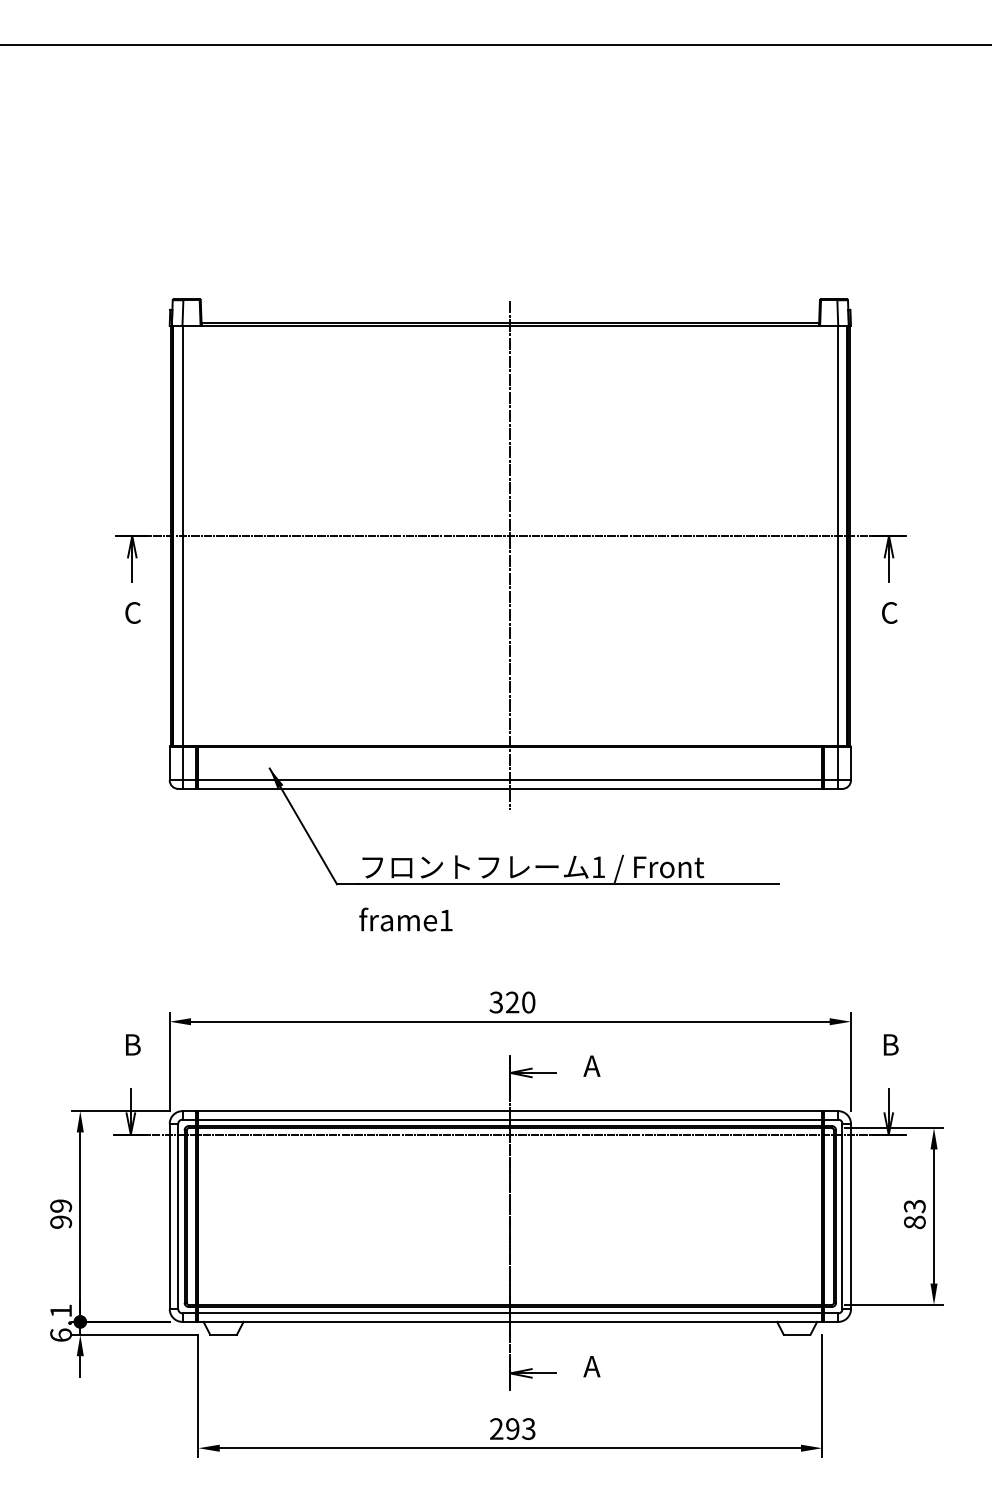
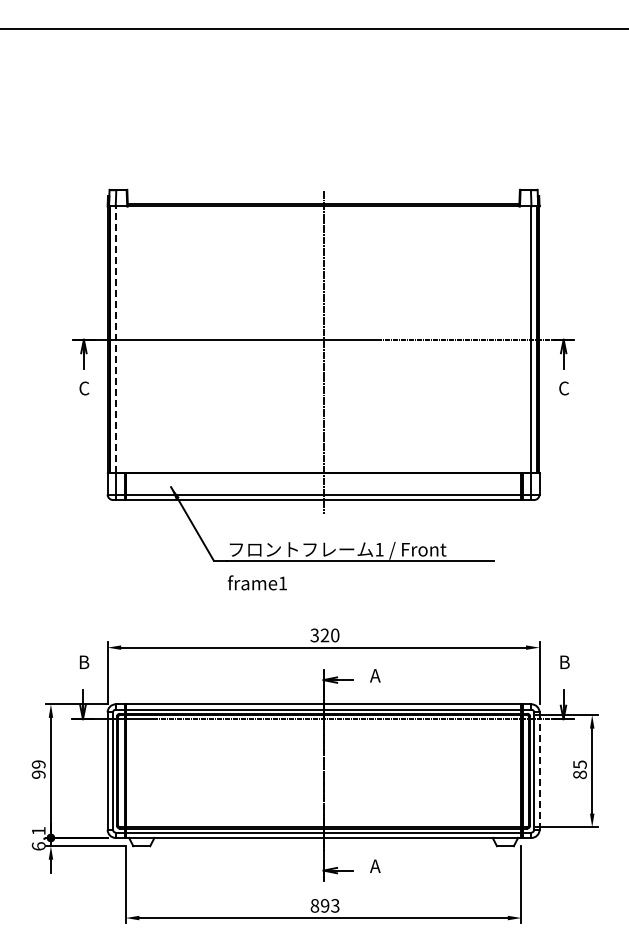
line: (183, 535) -> (116, 339), solid -> dashed
text: (913, 1206) -> (579, 764), 83 -> 85
line: (850, 1217) -> (539, 771), solid -> dashed
text: (496, 1428) -> (314, 905), 293 -> 893

